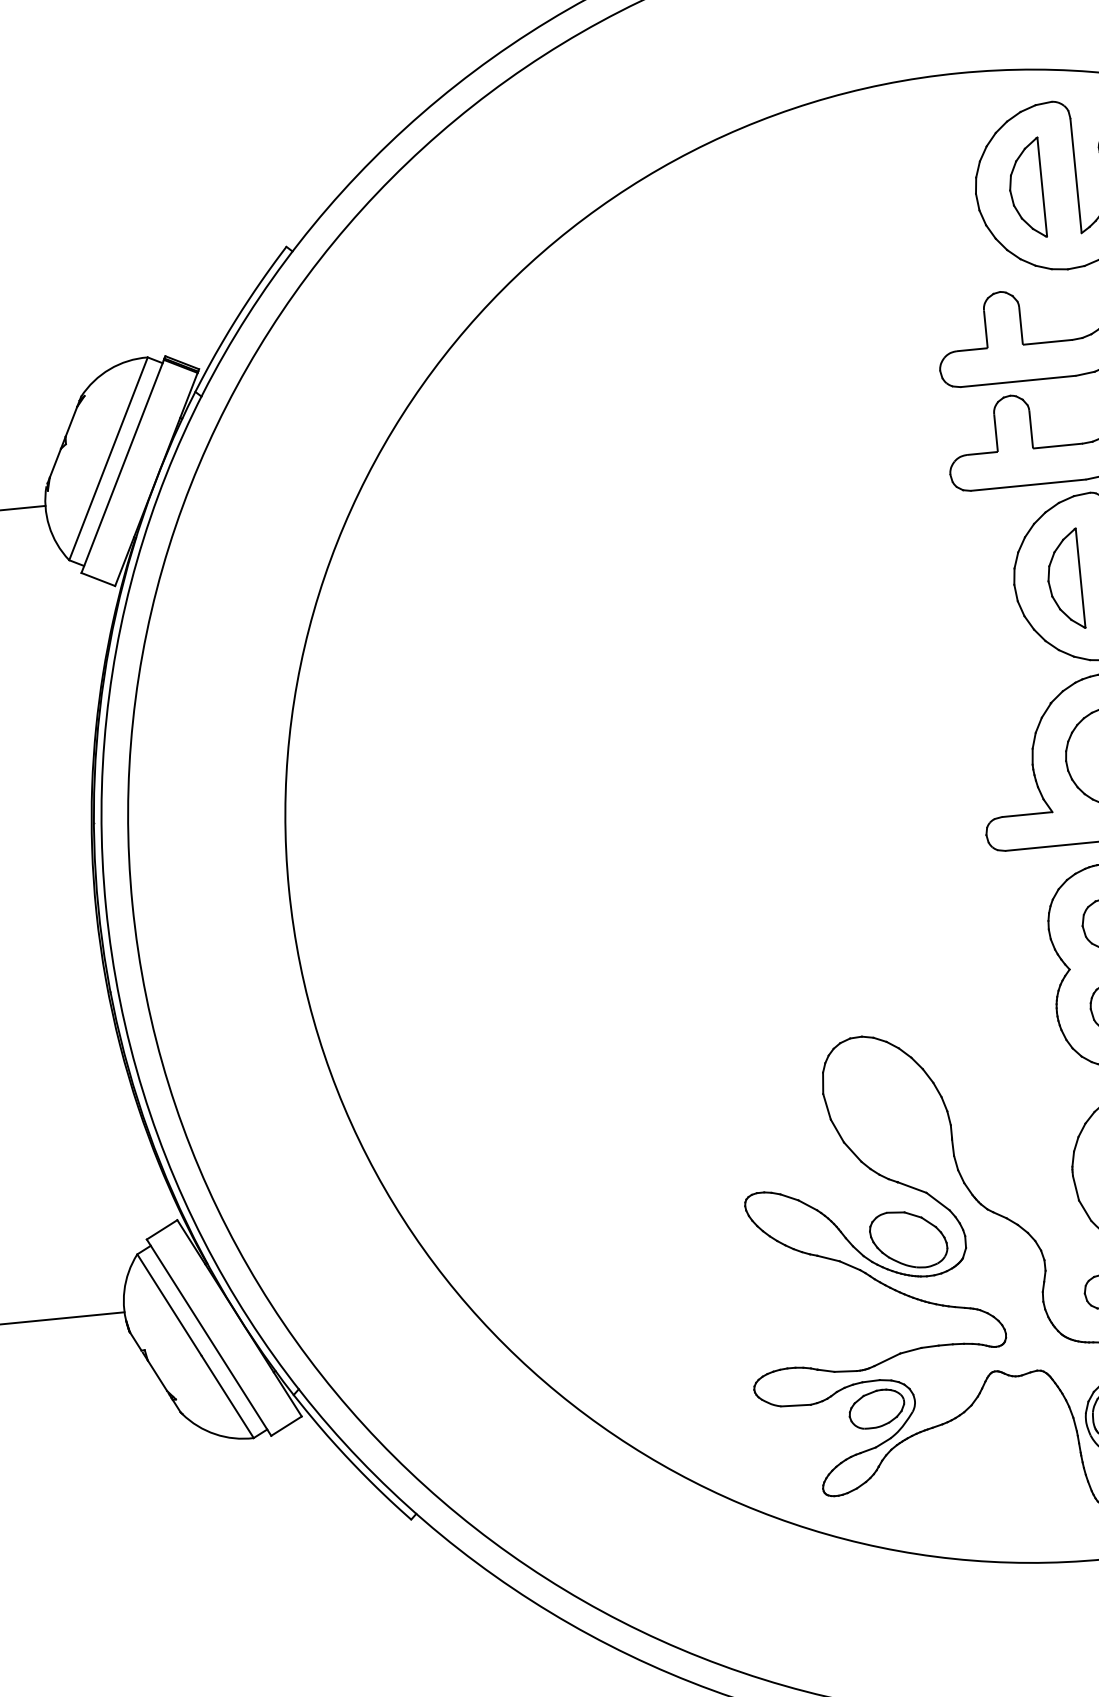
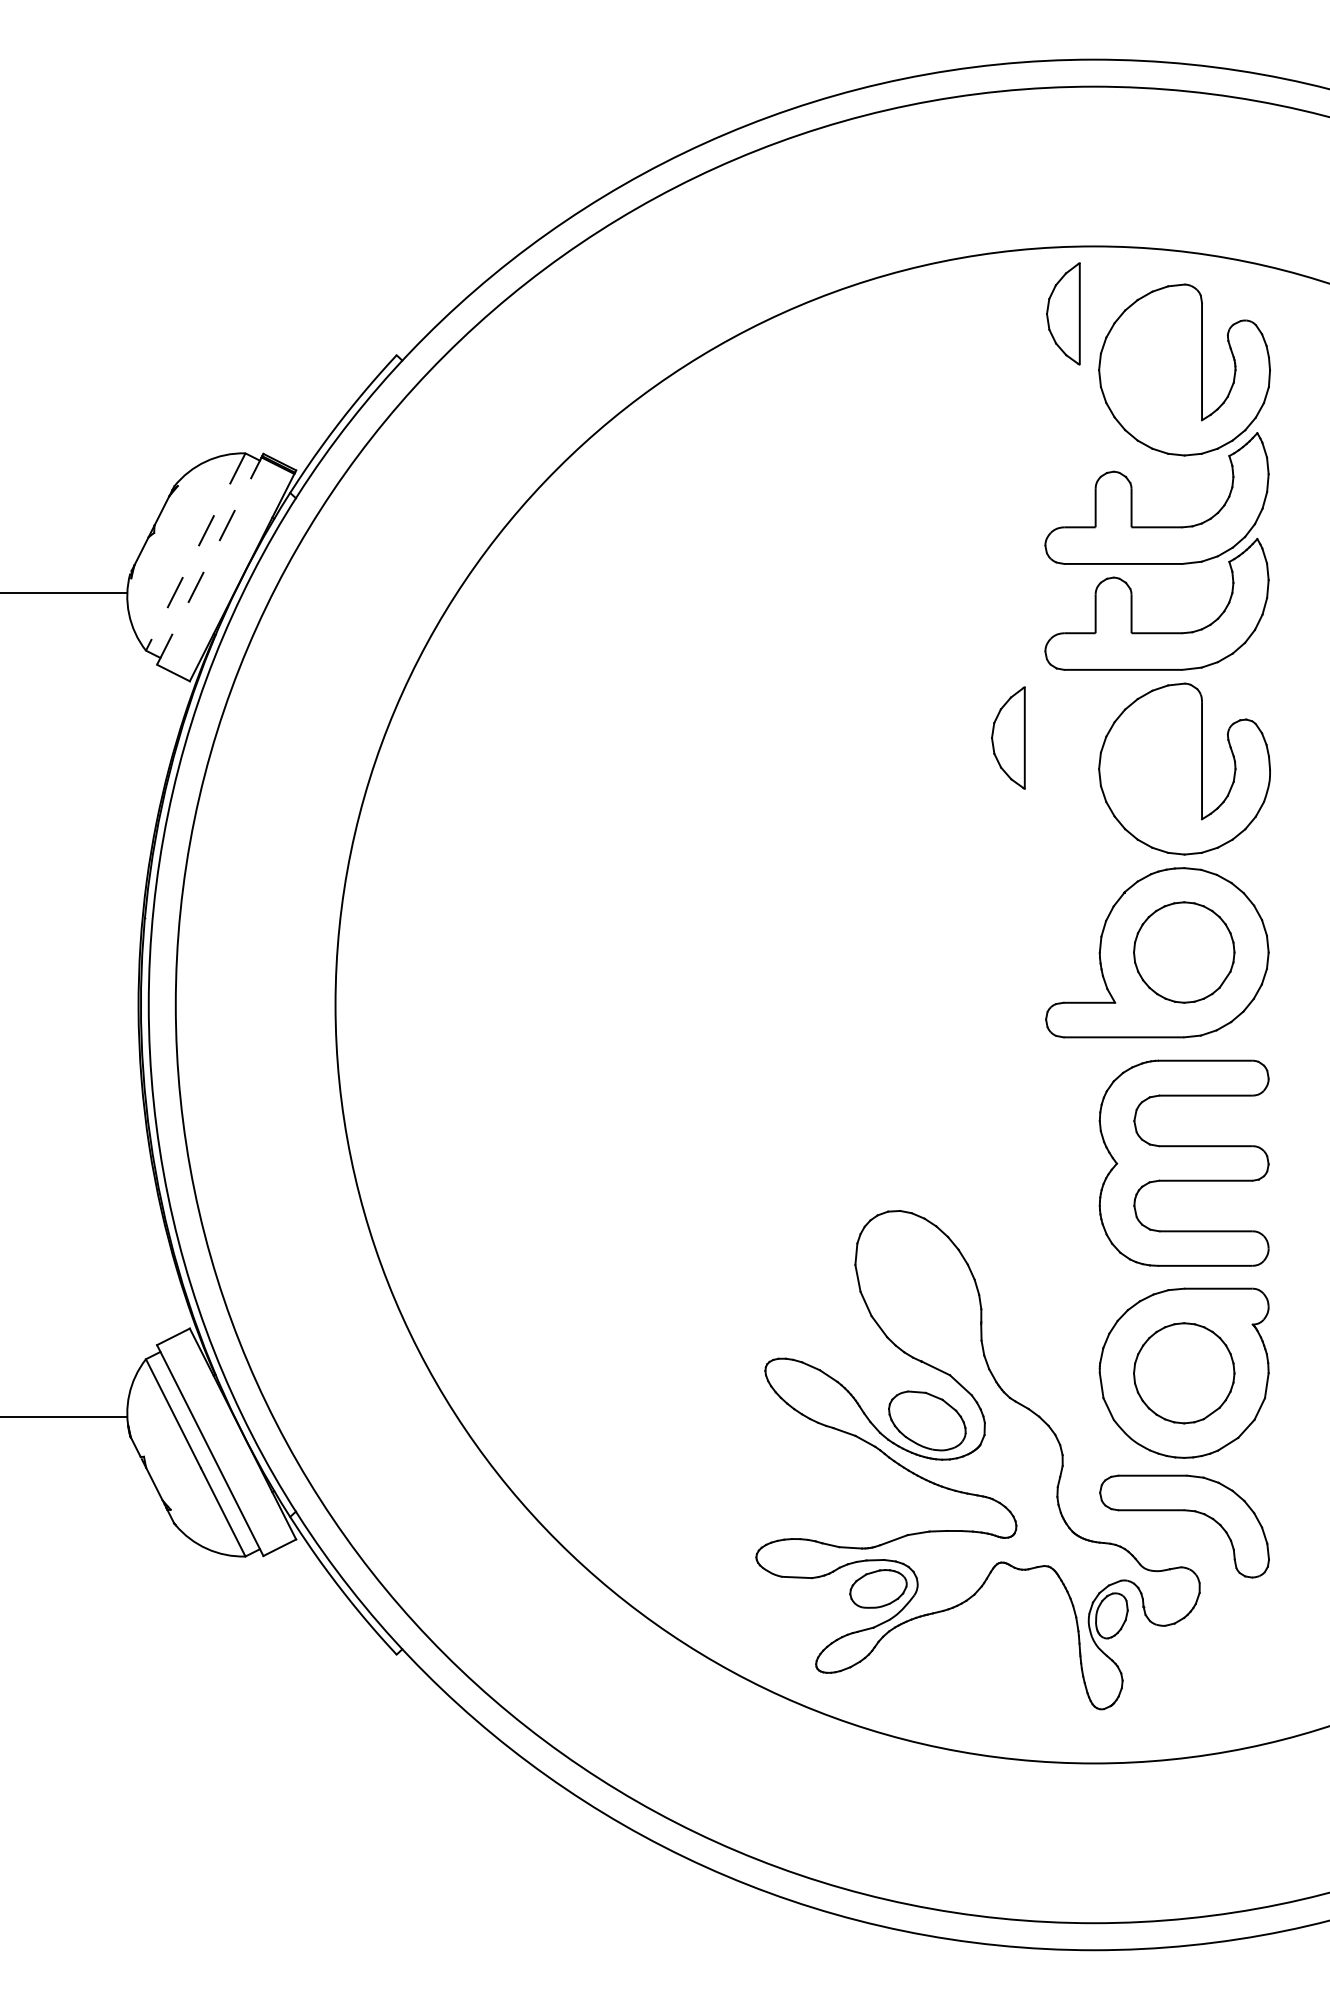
part: (1026, 188) -> (1063, 313), moved
line: (108, 459) -> (195, 552), solid -> dashed
line: (122, 465) -> (209, 560), solid -> dashed
part: (1064, 579) -> (1008, 737), moved

